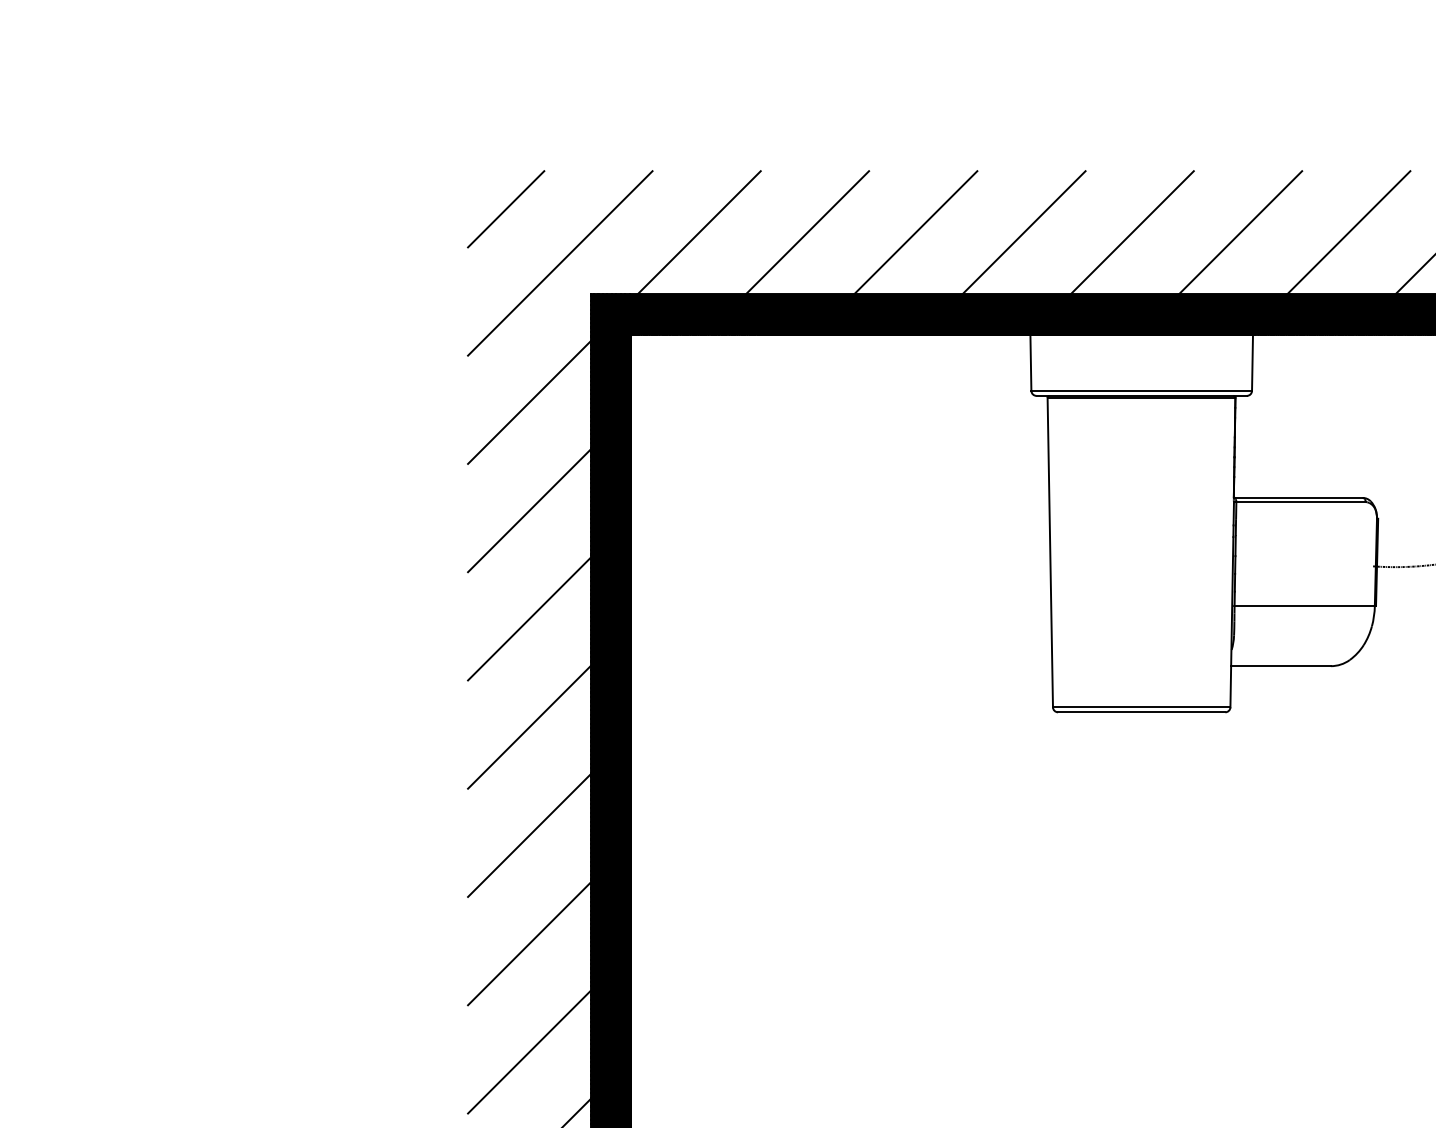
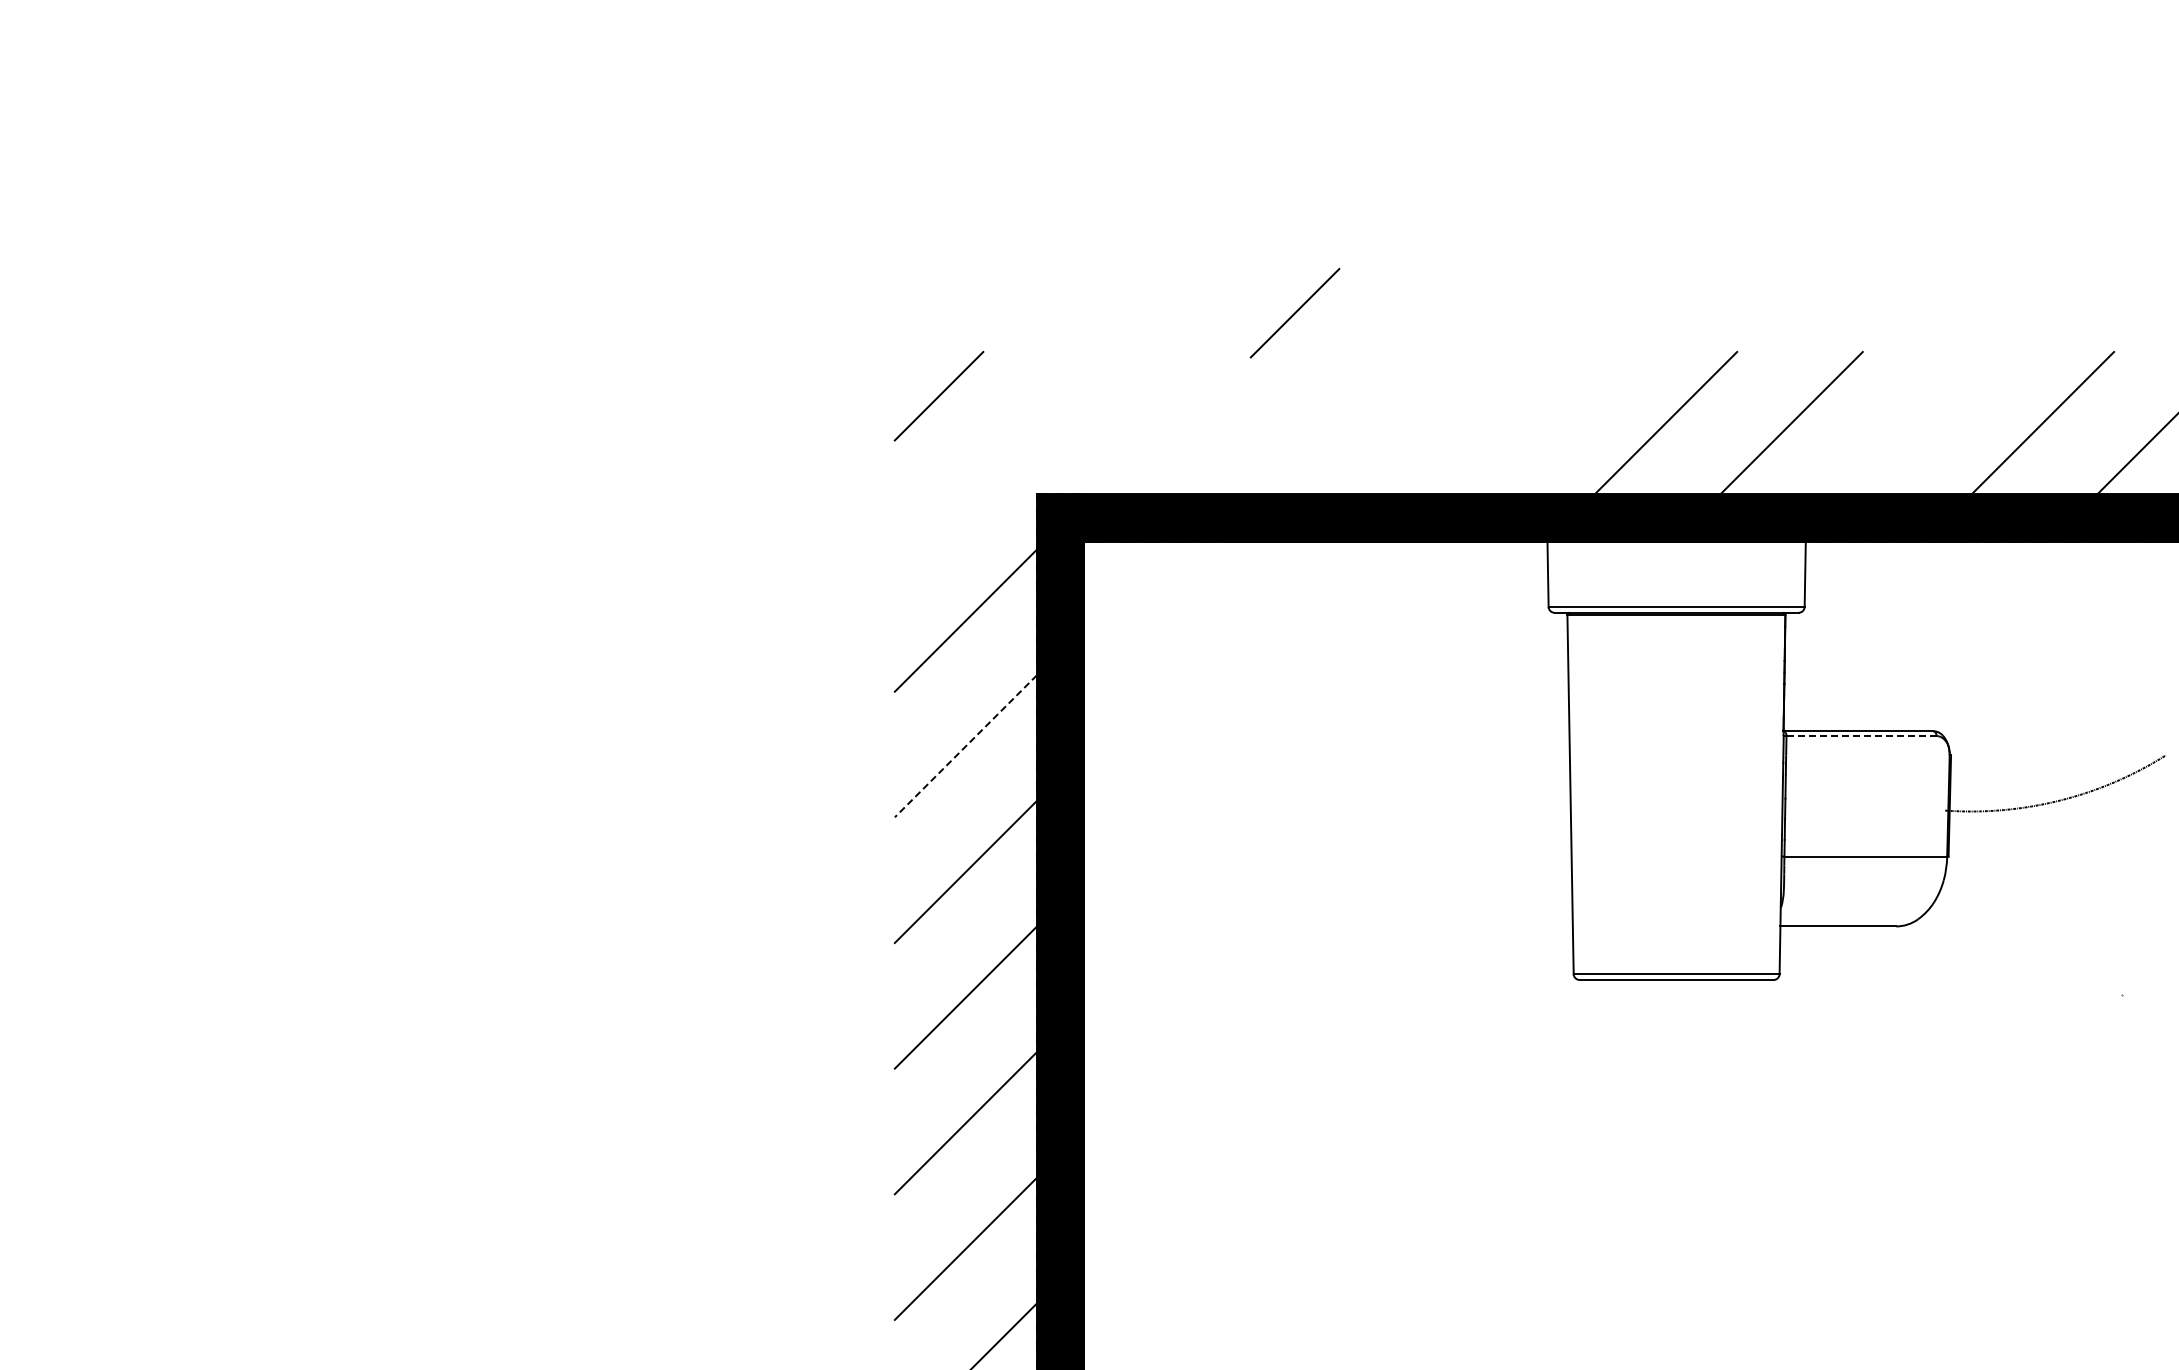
line: (812, 137) -> (1294, 312), added
line: (699, 231) -> (1163, 422), removed
line: (807, 231) -> (1288, 422), removed
line: (915, 231) -> (1414, 422), removed
line: (1024, 231) -> (1540, 422), removed
line: (1349, 231) -> (1917, 422), removed
line: (559, 262) -> (1001, 458), removed
line: (1301, 502) -> (1861, 736), solid -> dashed
line: (528, 511) -> (965, 746), solid -> dashed

